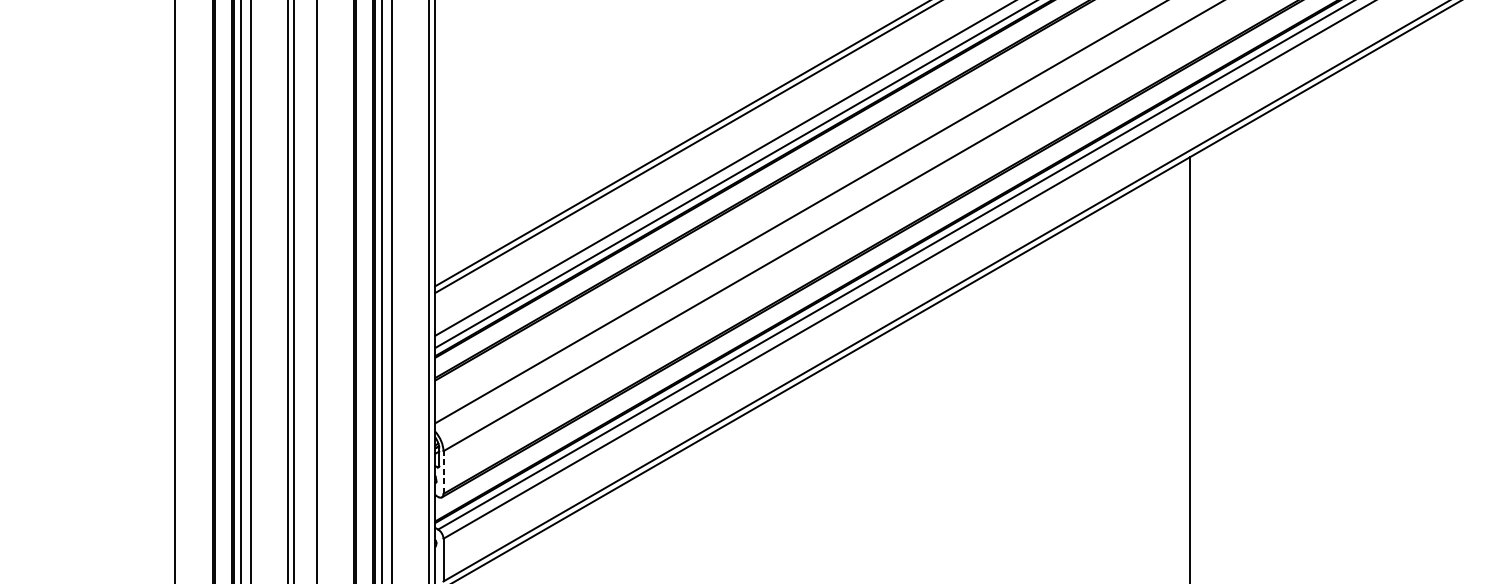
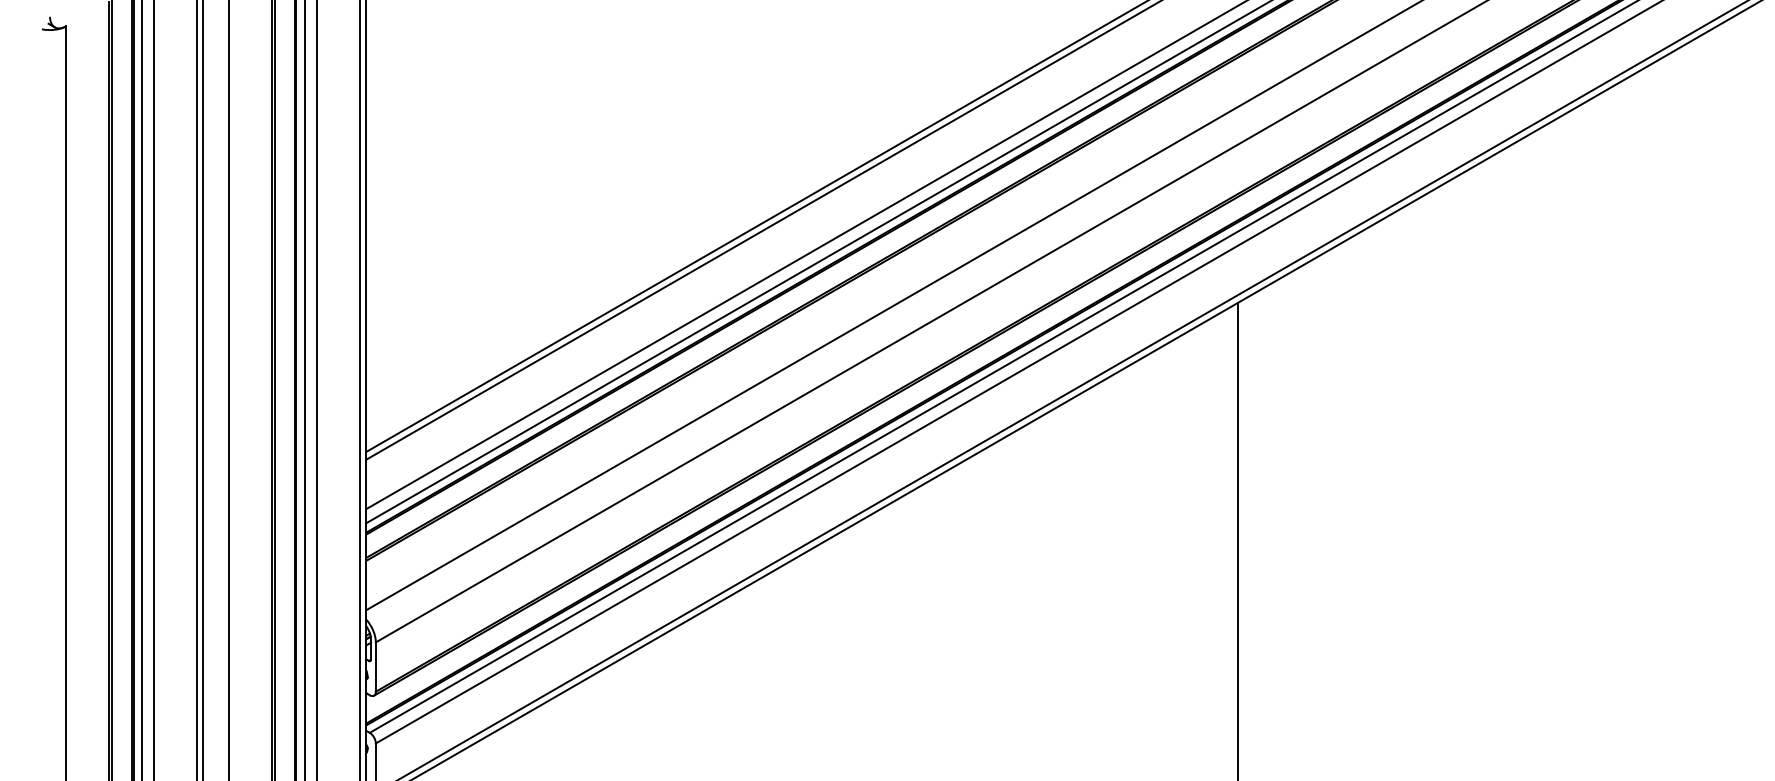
line: (443, 472) -> (375, 667), dashed -> solid

